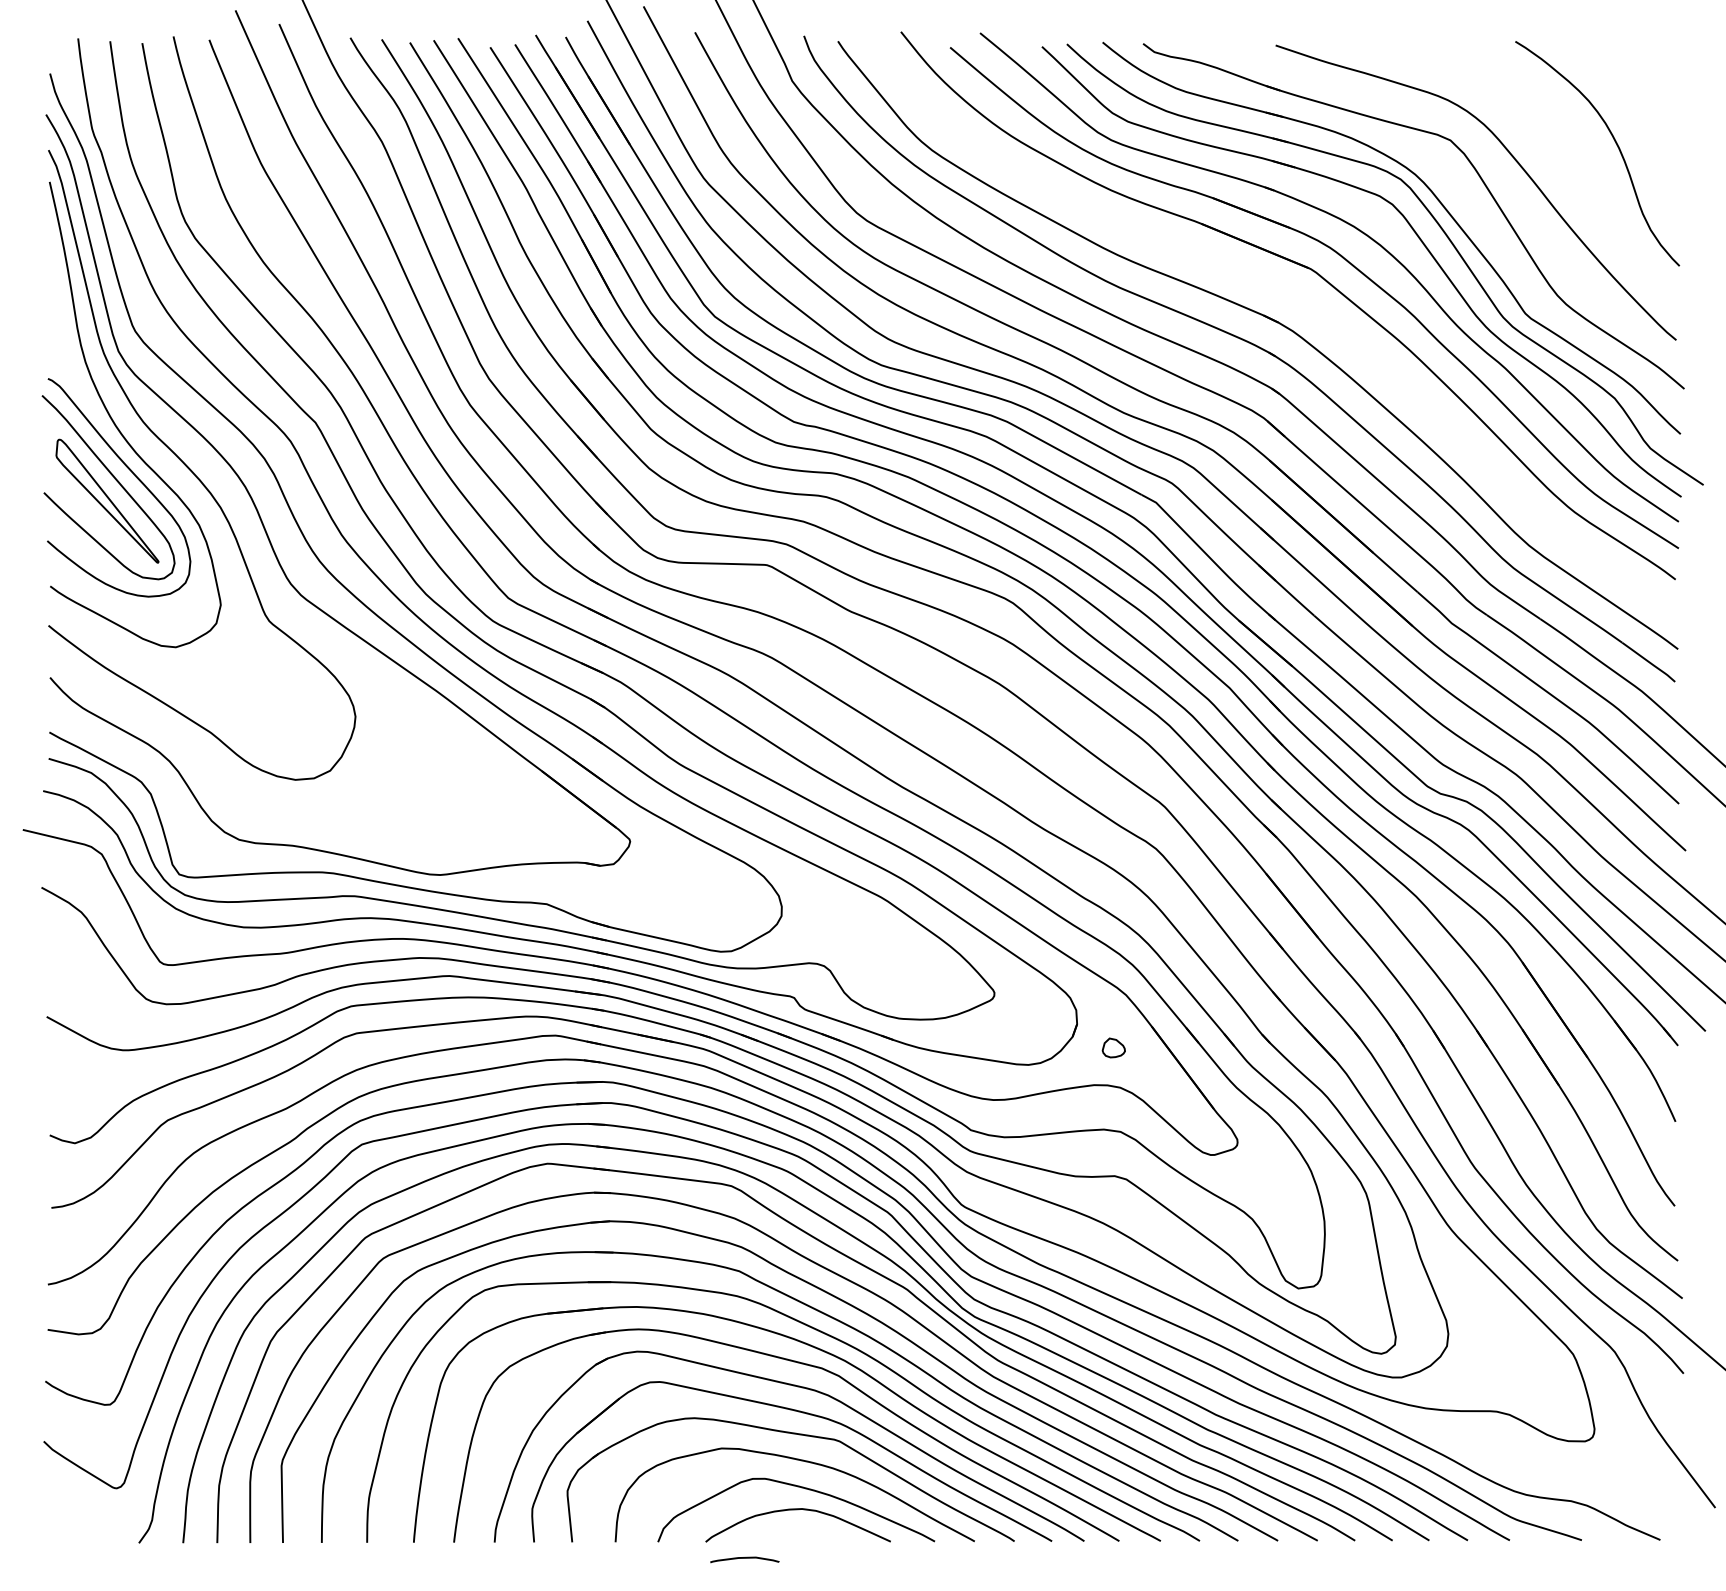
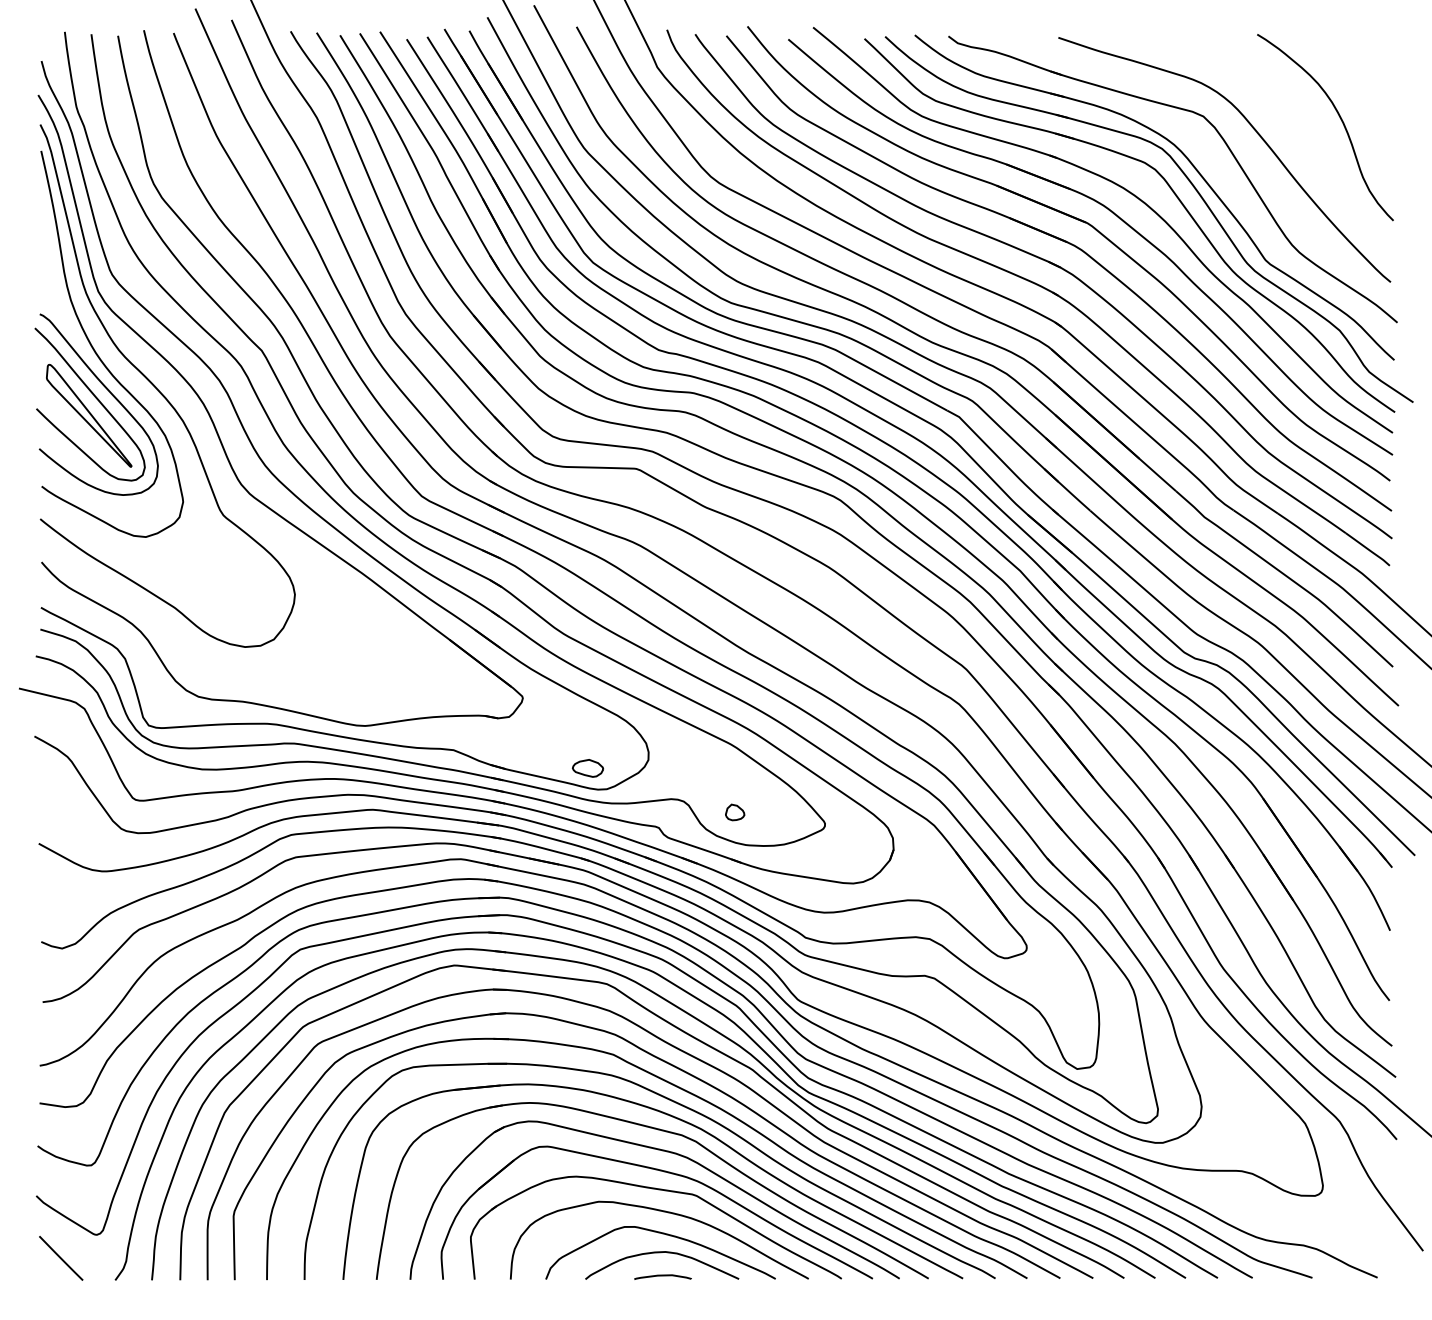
part: (1297, 299) -> (1076, 248), added
part: (708, 926) -> (587, 768), added
part: (1114, 1048) -> (735, 812), moved
line: (74, 1516) -> (61, 1258), added
curve: (744, 1559) -> (662, 1276), moved

